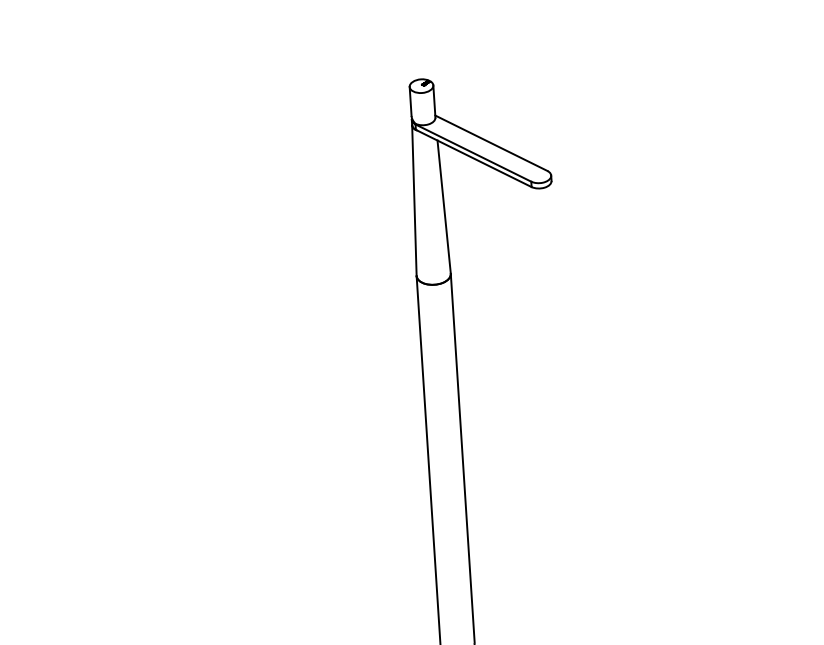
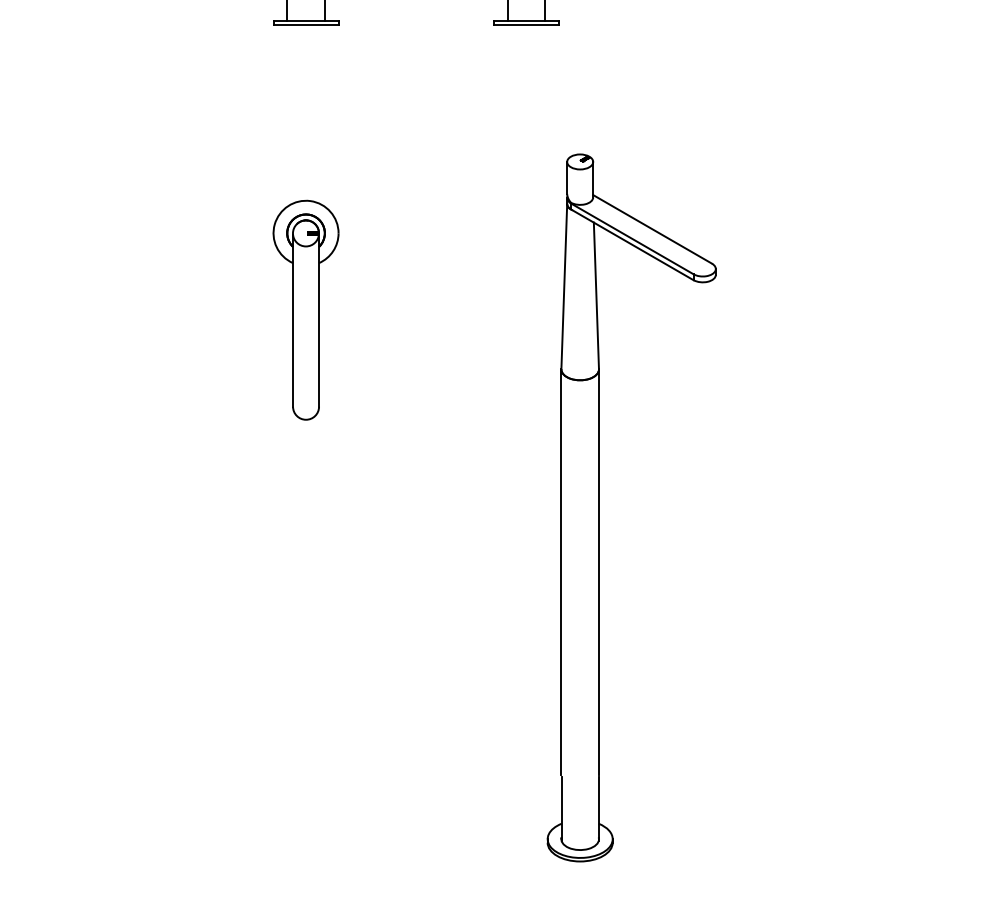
part: (180, 236) -> (305, 309), added

